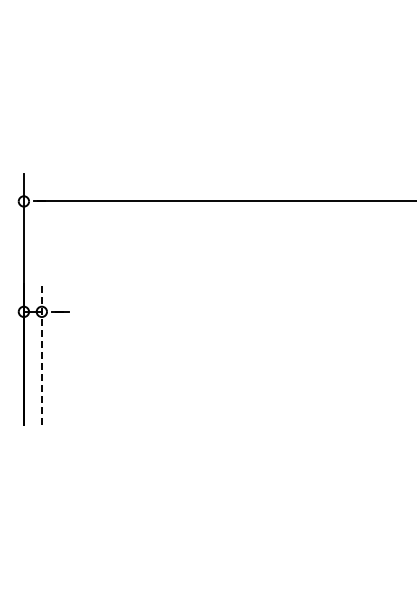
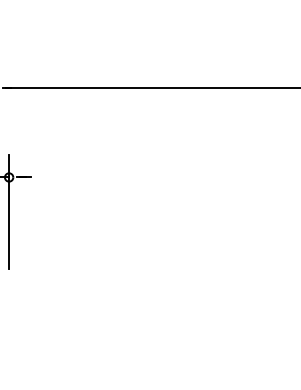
line: (41, 354) -> (8, 211), dashed -> solid

